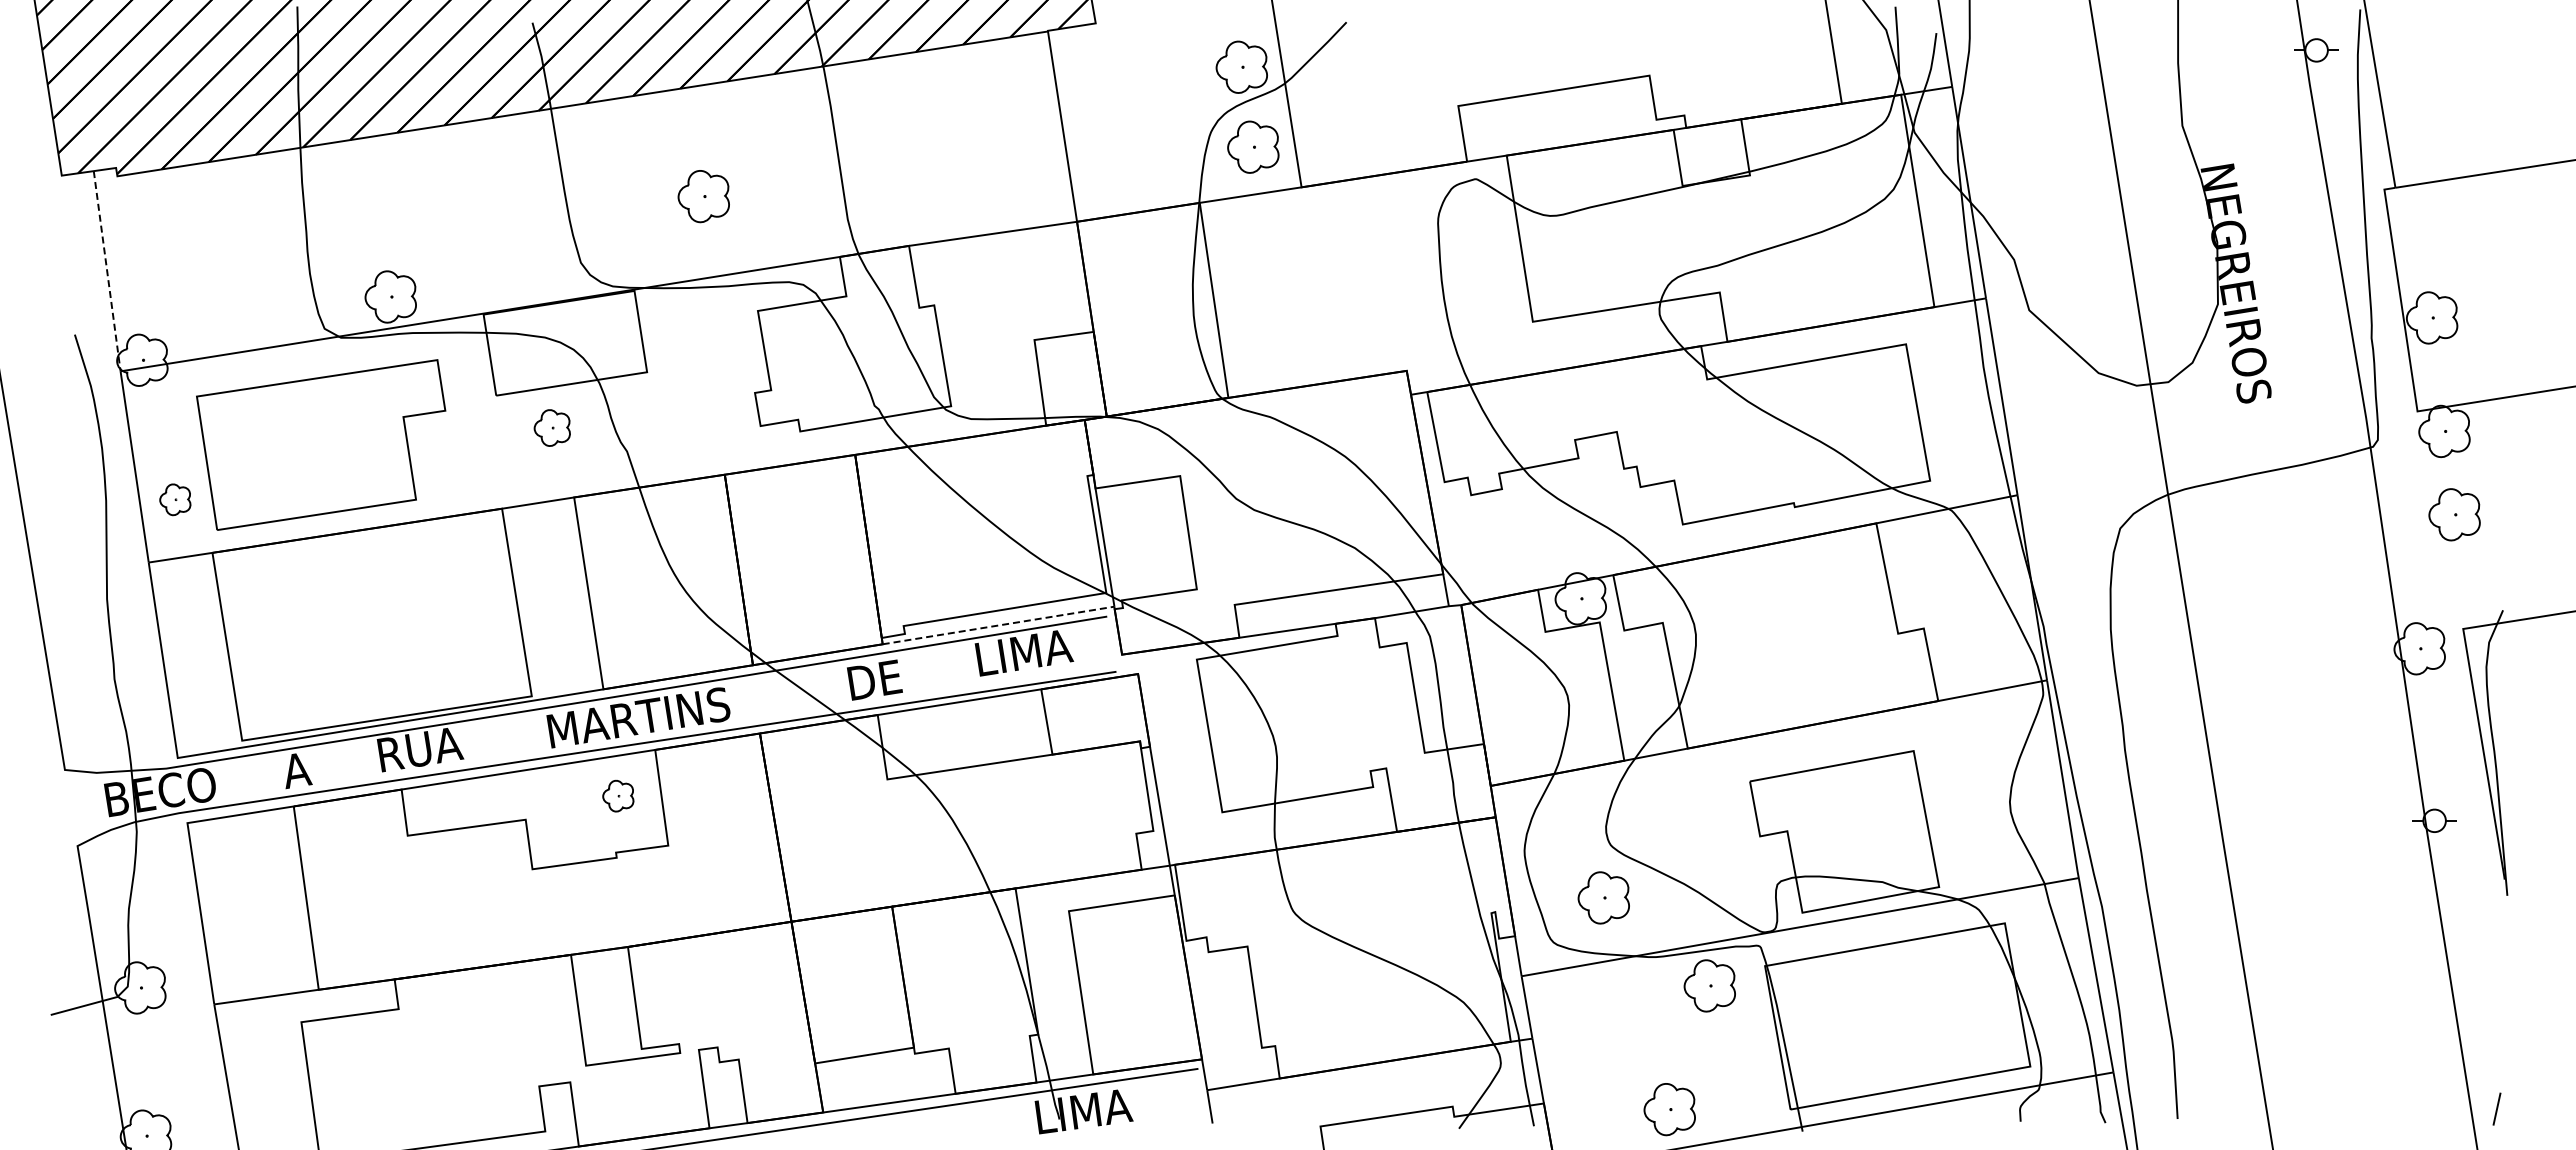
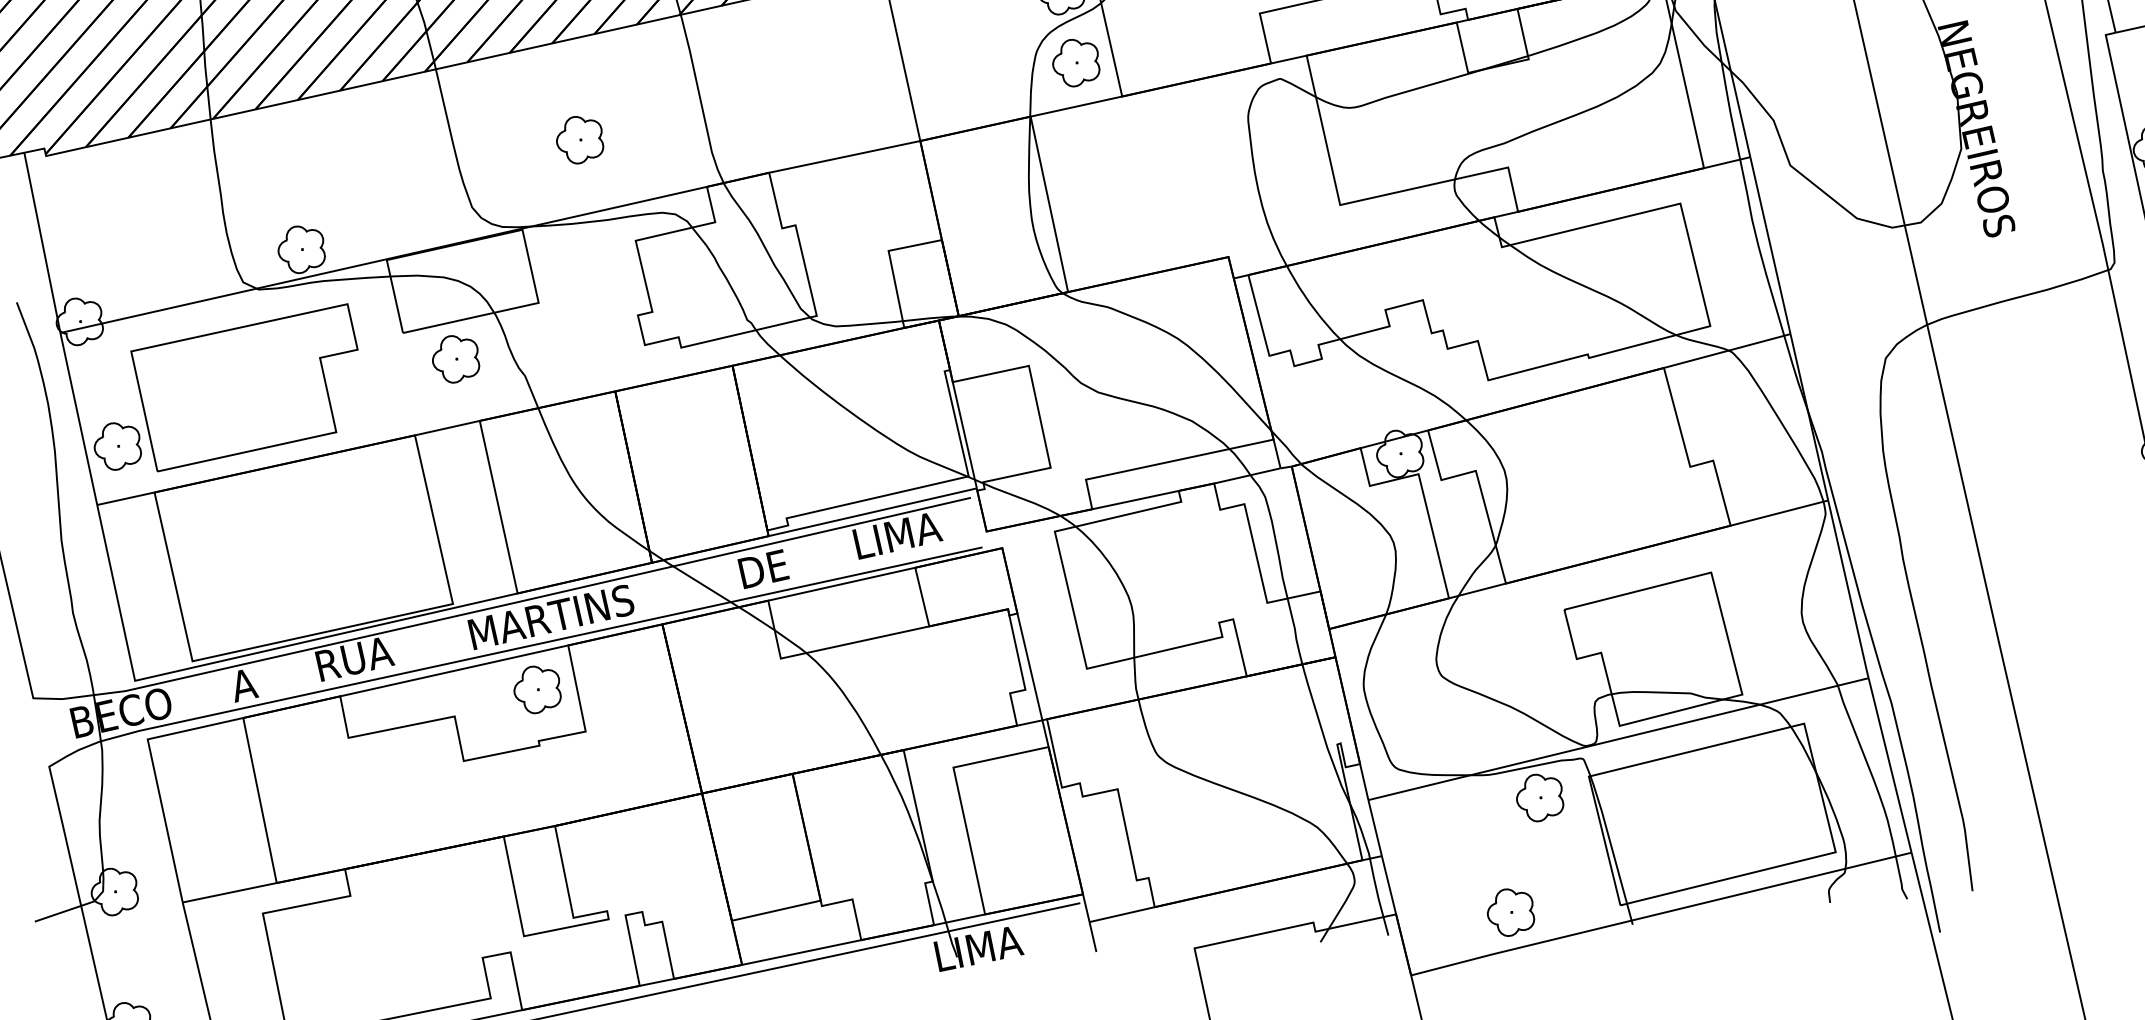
line: (107, 271) -> (42, 243), dashed -> solid
part: (552, 427) -> (456, 358), size x1.43
part: (175, 499) -> (117, 446), size x1.67
line: (999, 625) -> (873, 512), dashed -> solid
part: (618, 795) -> (537, 688), size x1.67
part: (1603, 897) -> (1438, 723), removed

